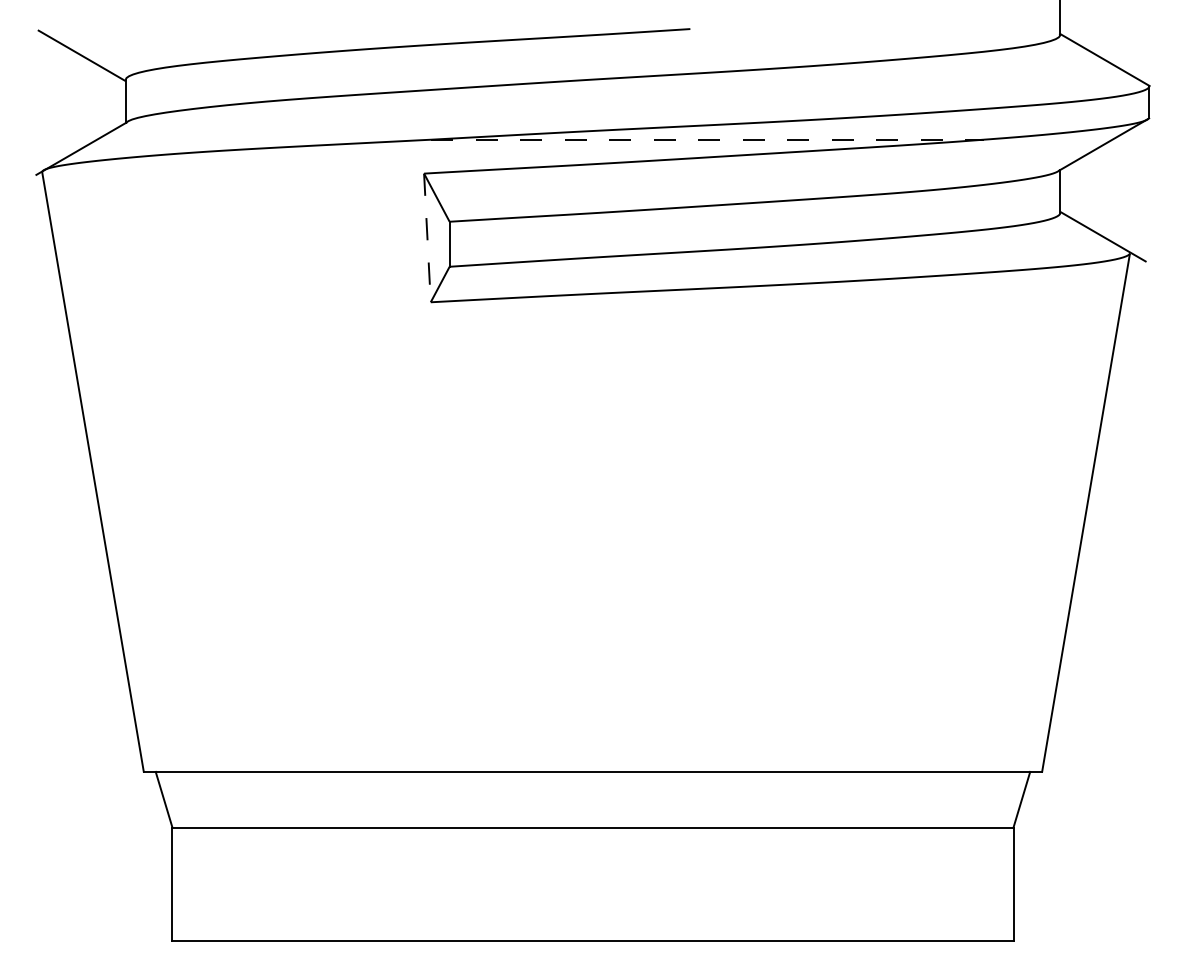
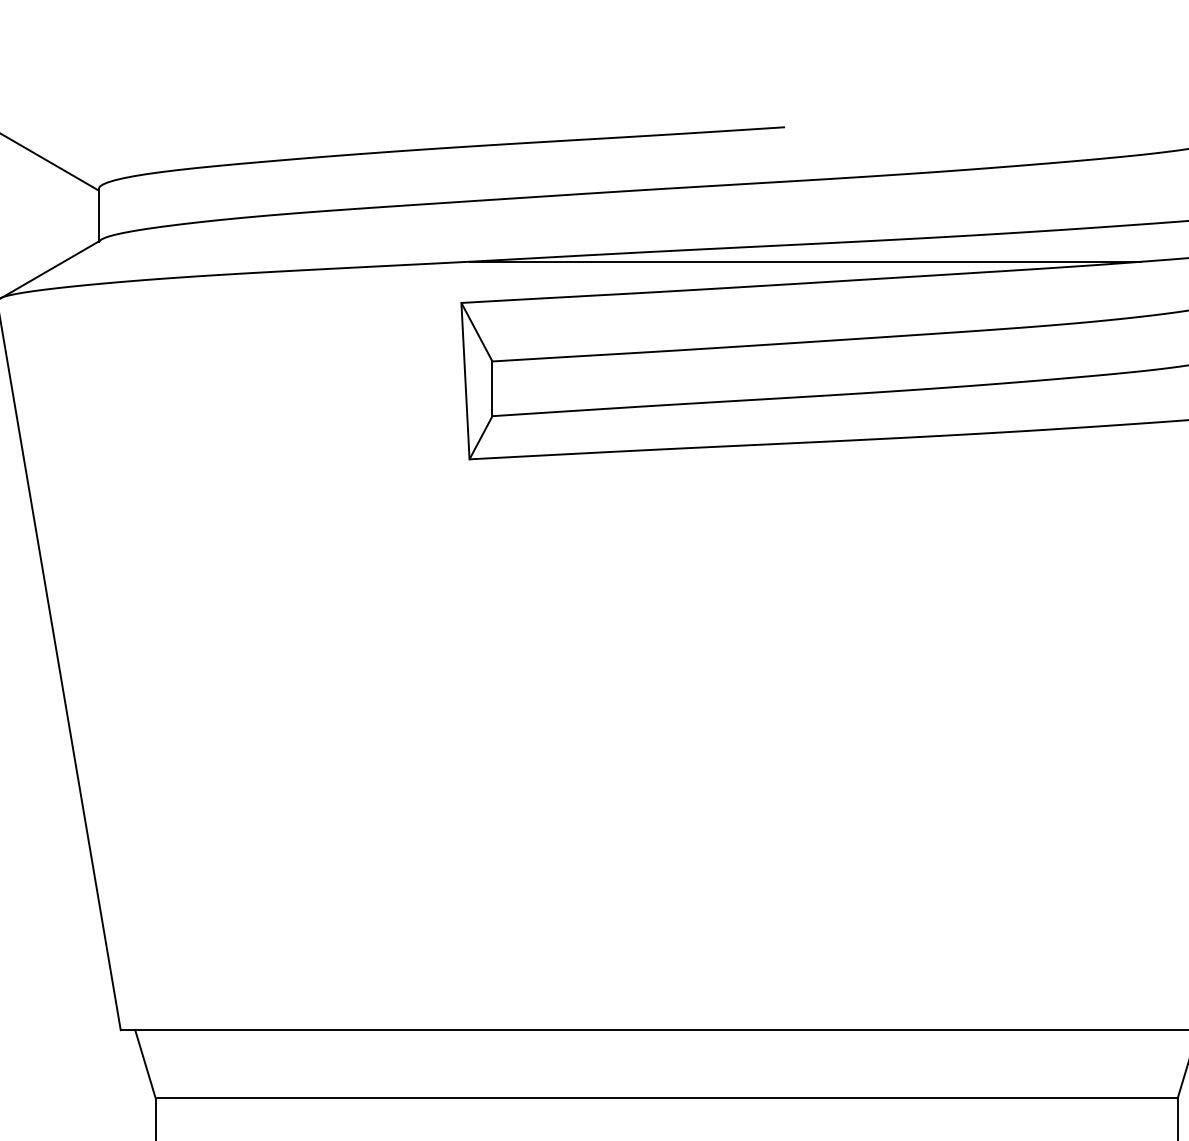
line: (707, 139) -> (805, 261), dashed -> solid
line: (427, 238) -> (465, 381), dashed -> solid

